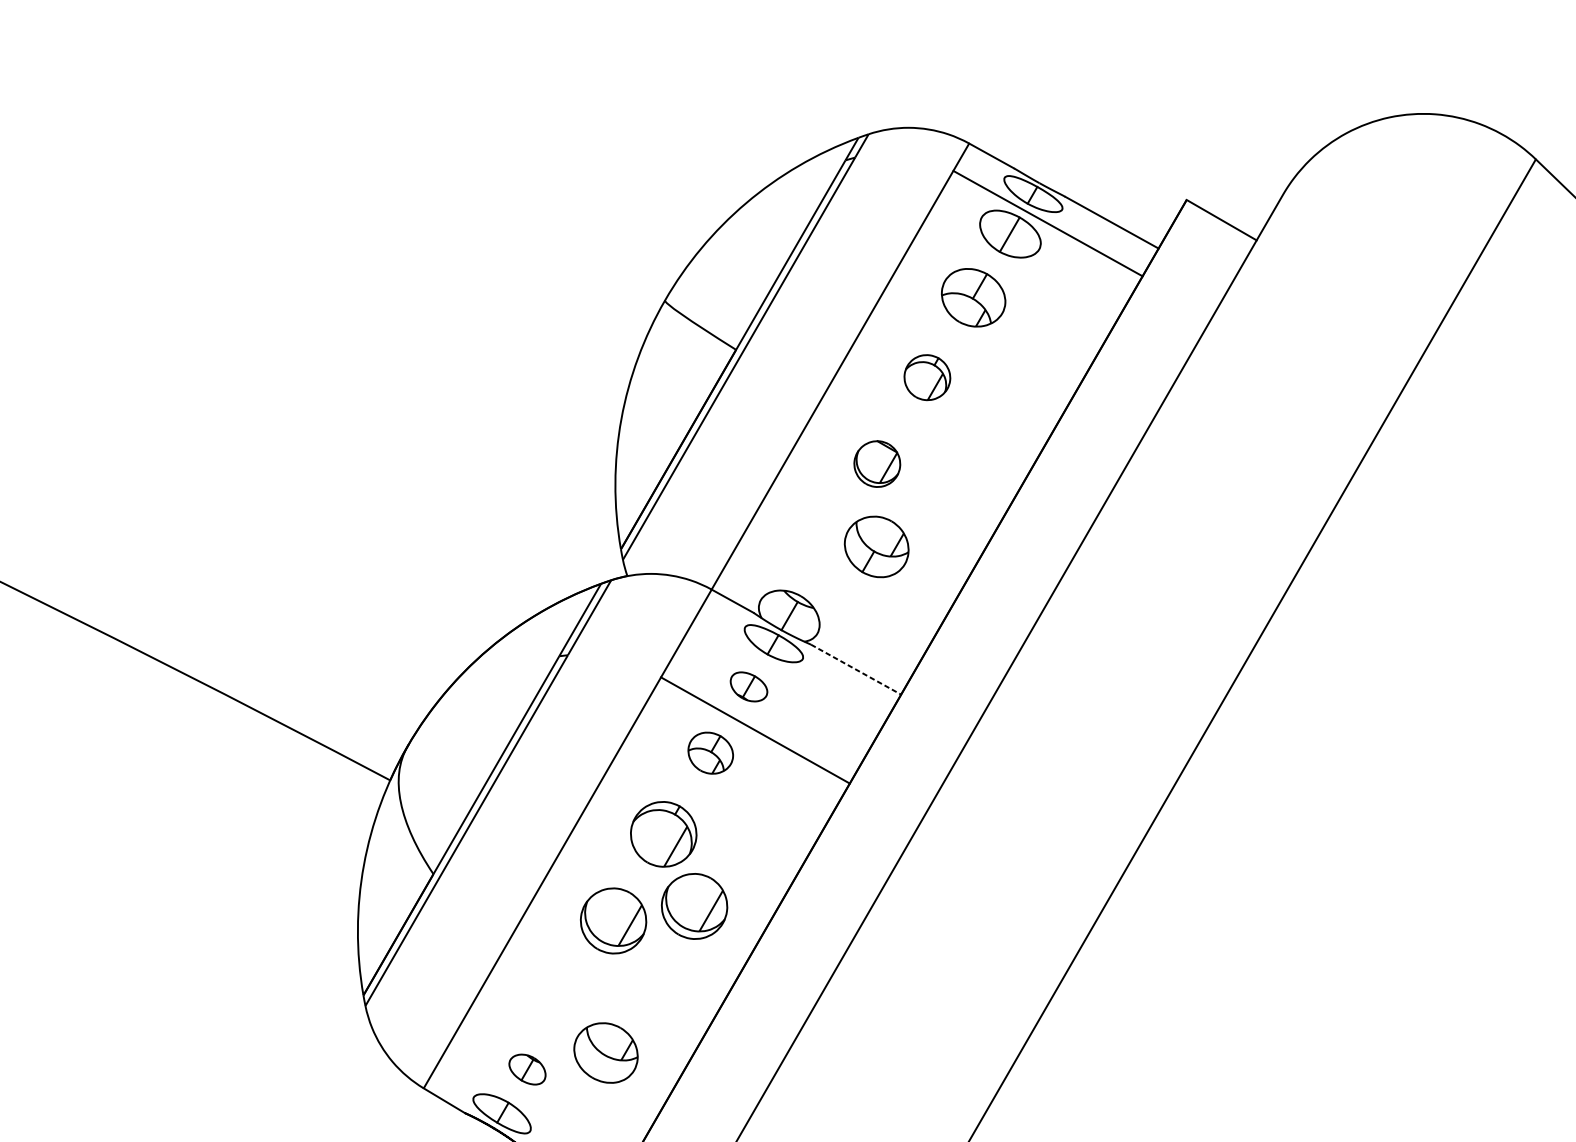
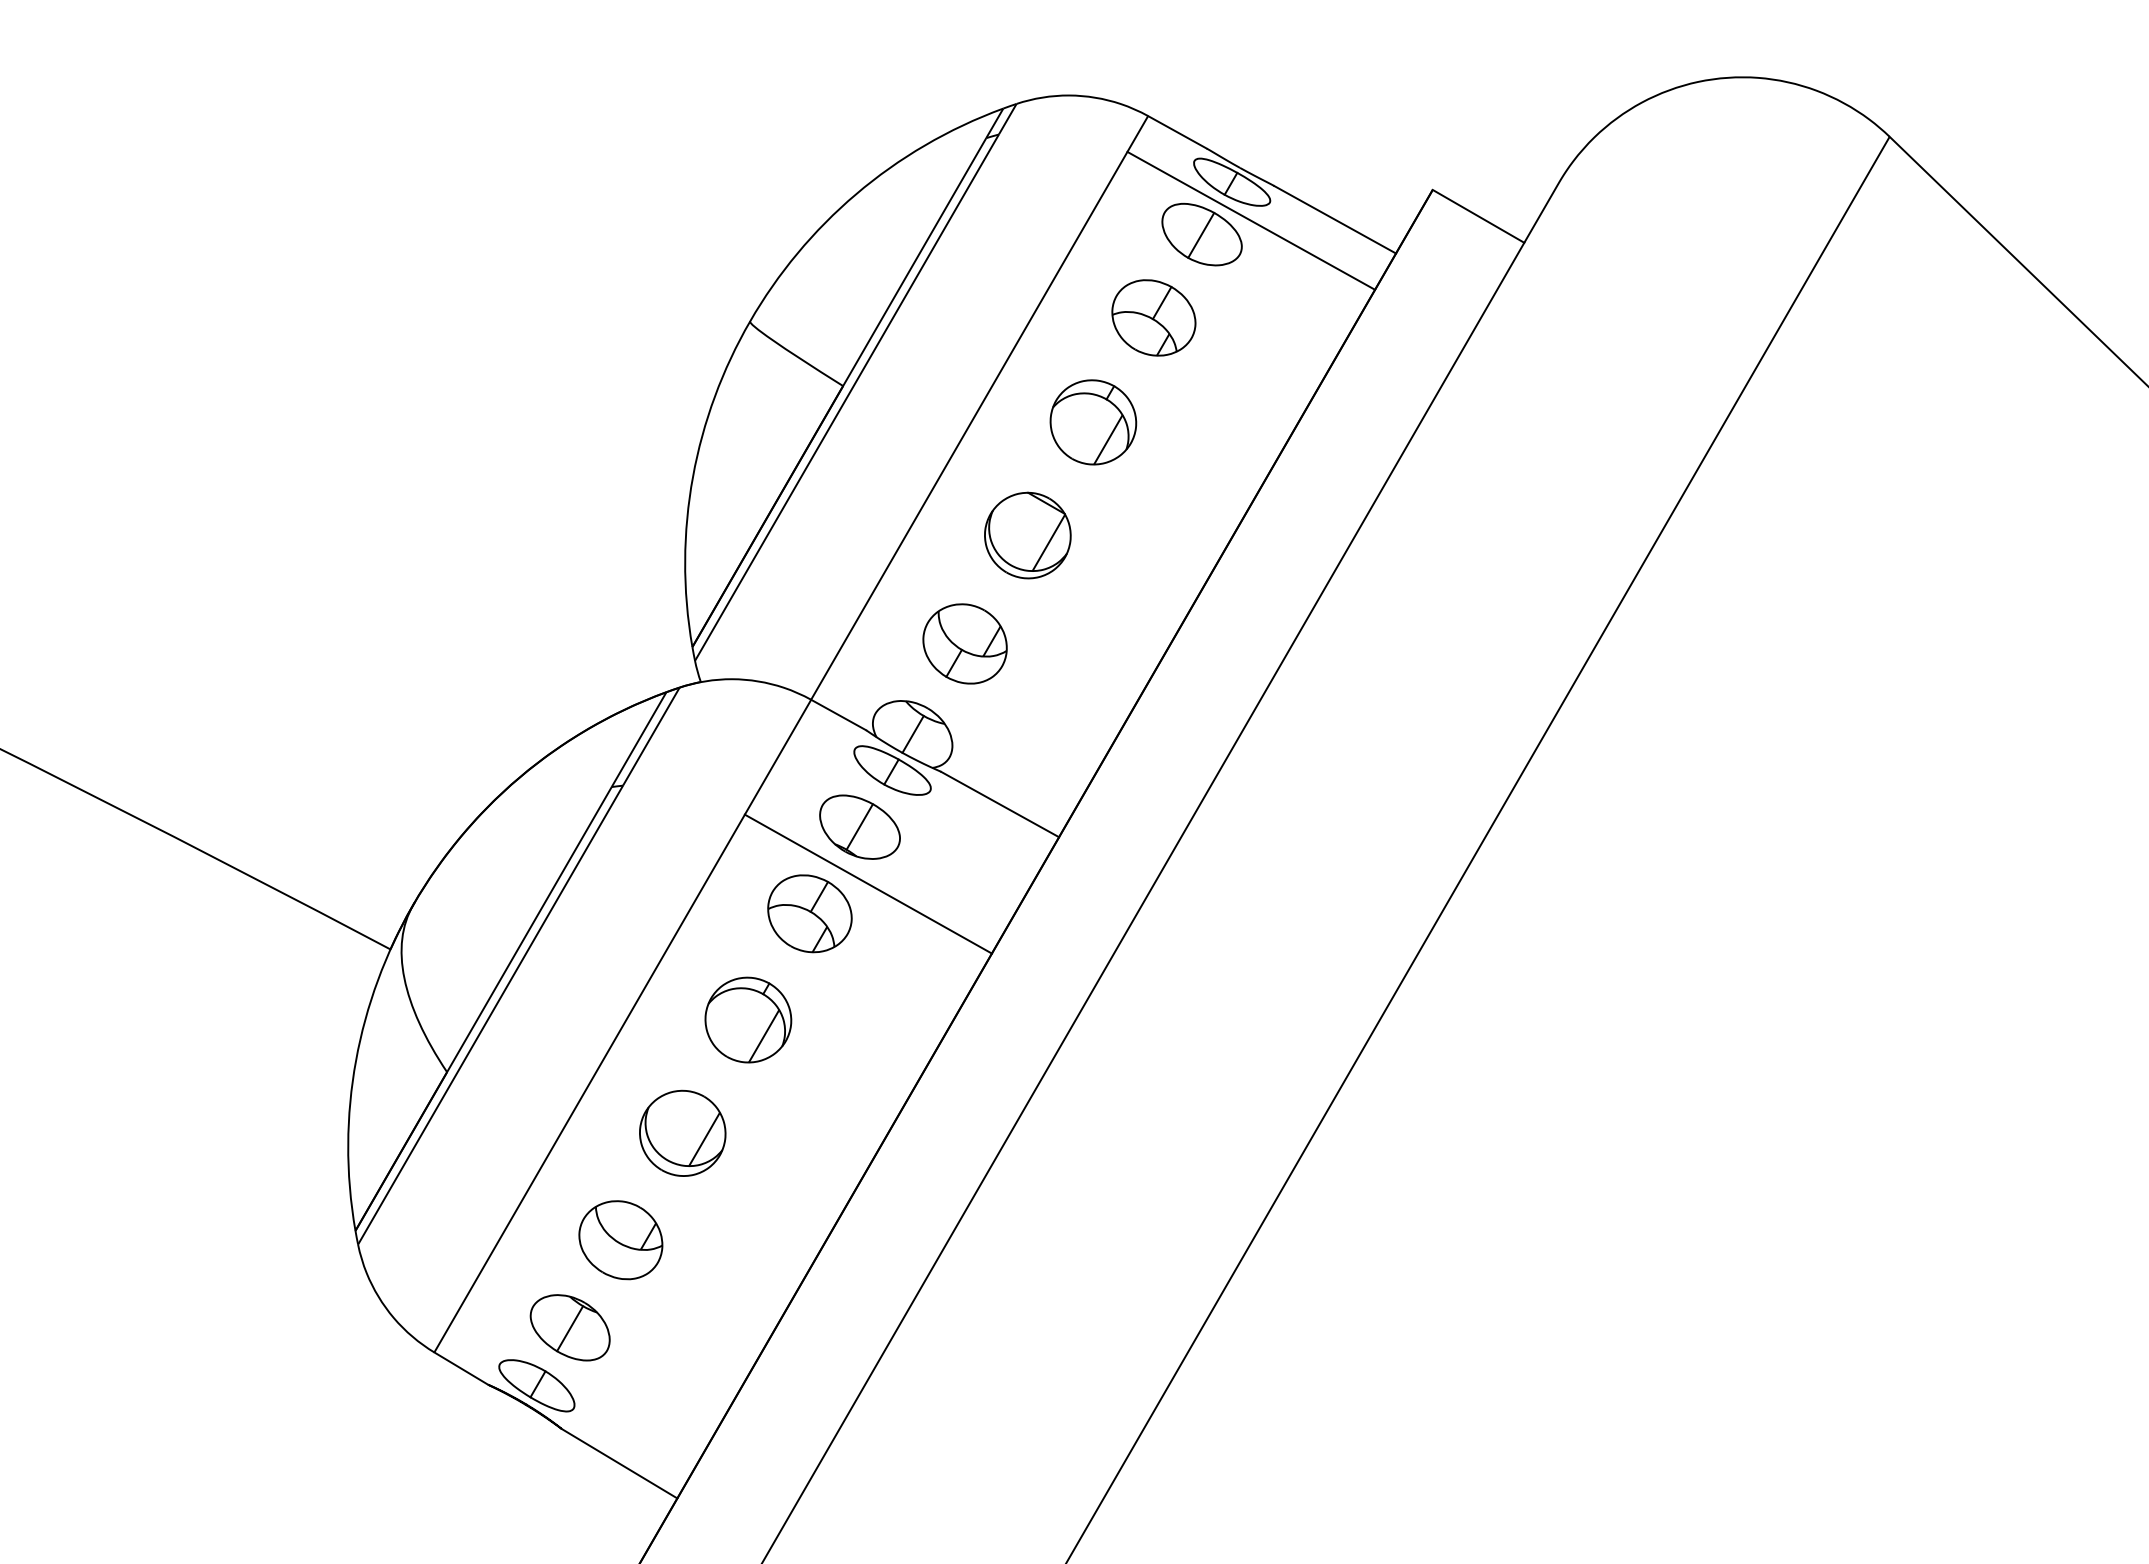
part: (927, 377) -> (1093, 422), size x1.43
part: (877, 464) -> (1027, 535), size x1.43
part: (876, 546) -> (964, 643), moved
line: (856, 669) -> (1000, 804), dashed -> solid
part: (748, 686) -> (859, 826), size x1.67
part: (710, 752) -> (809, 913), size x1.43
part: (694, 905) -> (788, 1113), removed
part: (605, 1053) -> (620, 1240), moved
part: (527, 1069) -> (569, 1327), size x1.67

